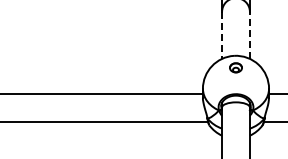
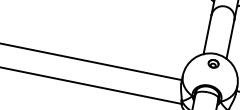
line: (222, 35) -> (207, 34), dashed -> solid
line: (249, 35) -> (230, 39), dashed -> solid

